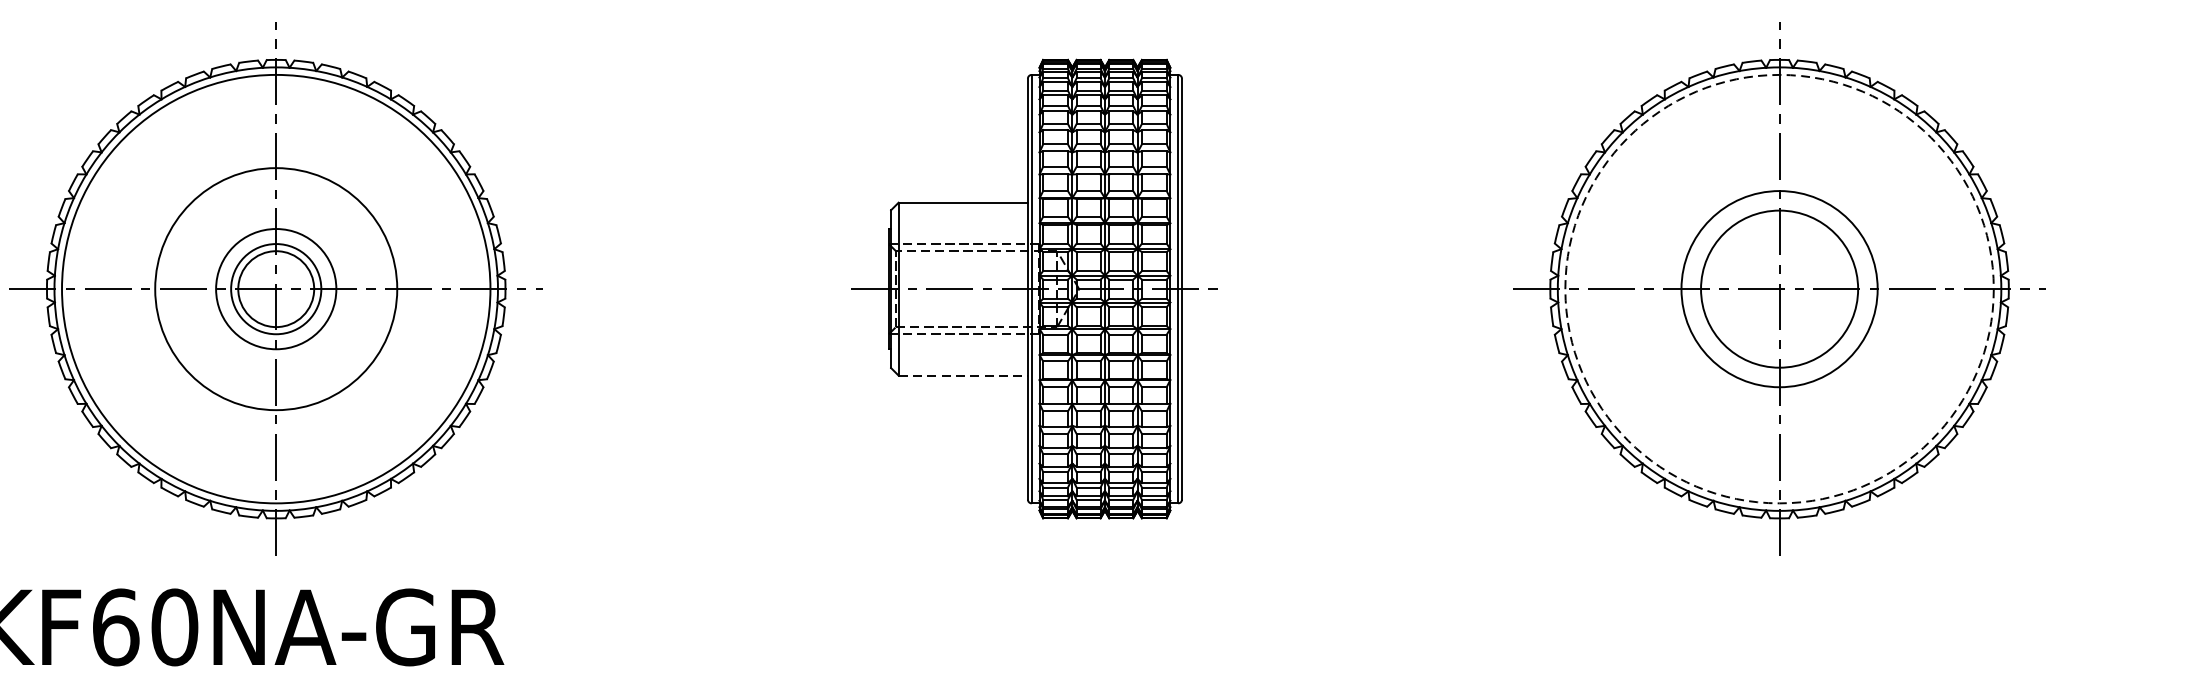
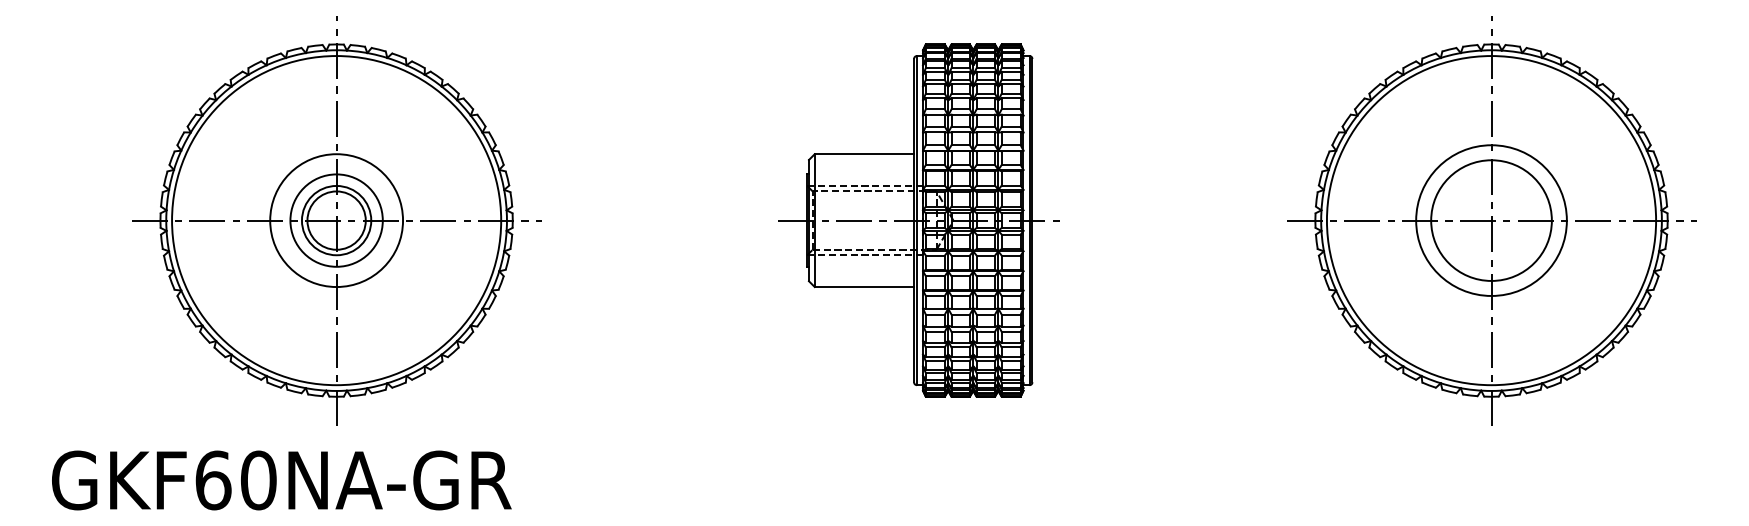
circle: (276, 288) -> (336, 220), size x0.71
circle: (1779, 288) -> (1491, 220), dashed -> solid
line: (963, 376) -> (864, 287), dashed -> solid

